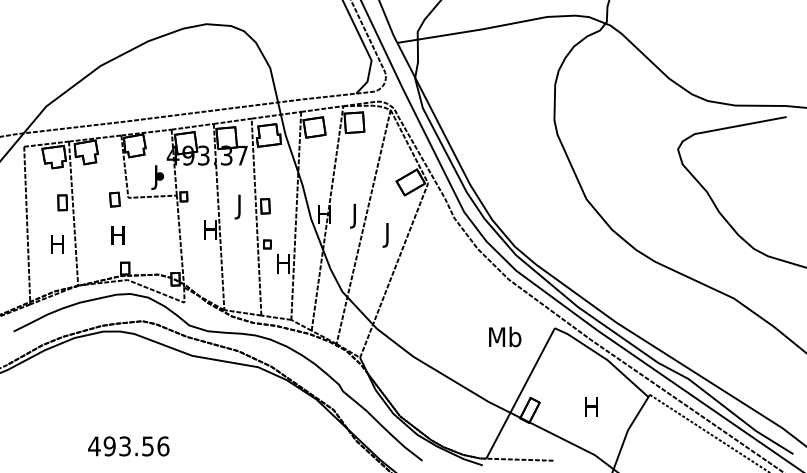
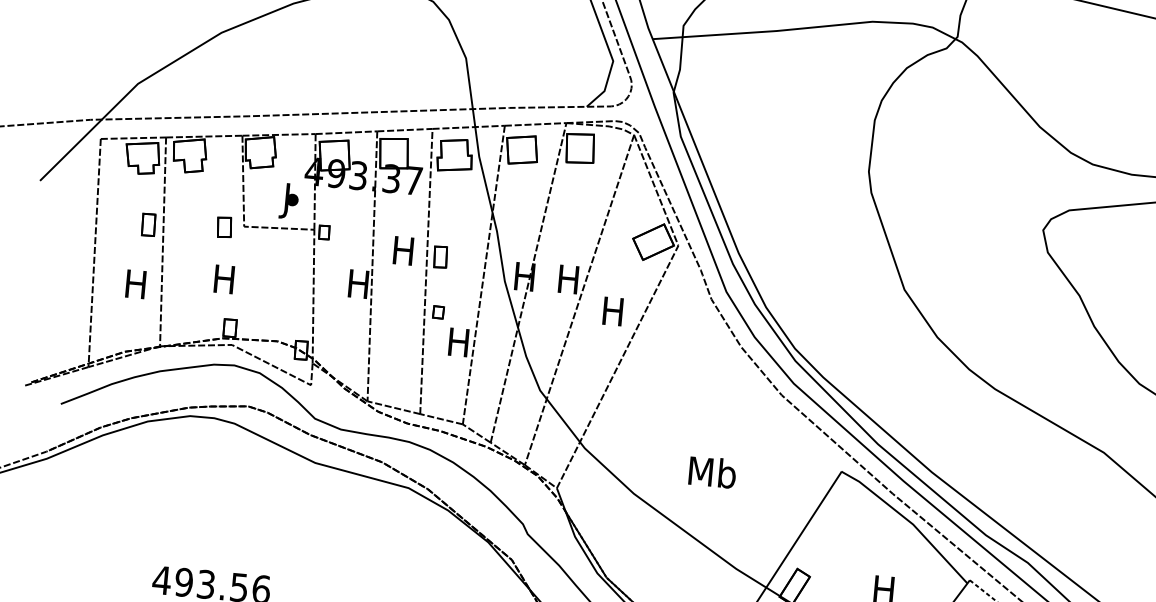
text: (239, 206) -> (403, 253), J -> H
text: (354, 215) -> (567, 282), J -> H
text: (387, 235) -> (612, 315), J -> H
text: (505, 336) -> (713, 471), moved

